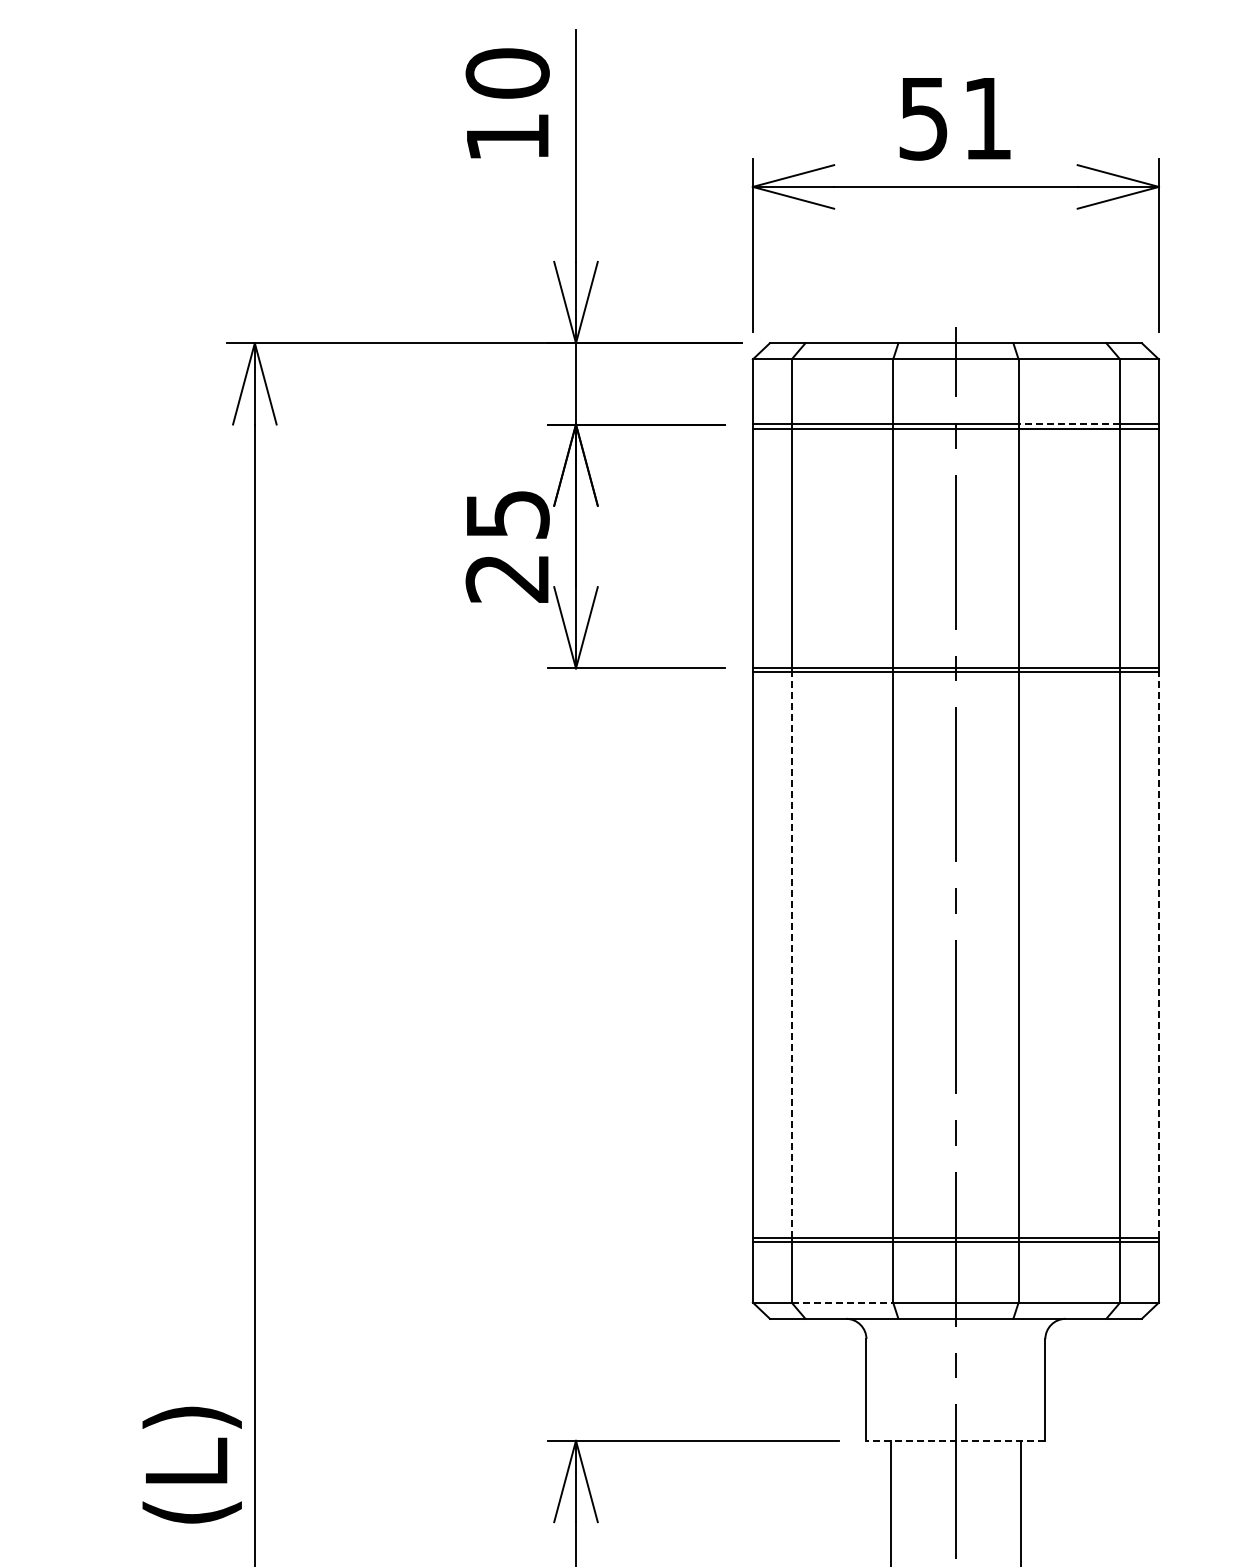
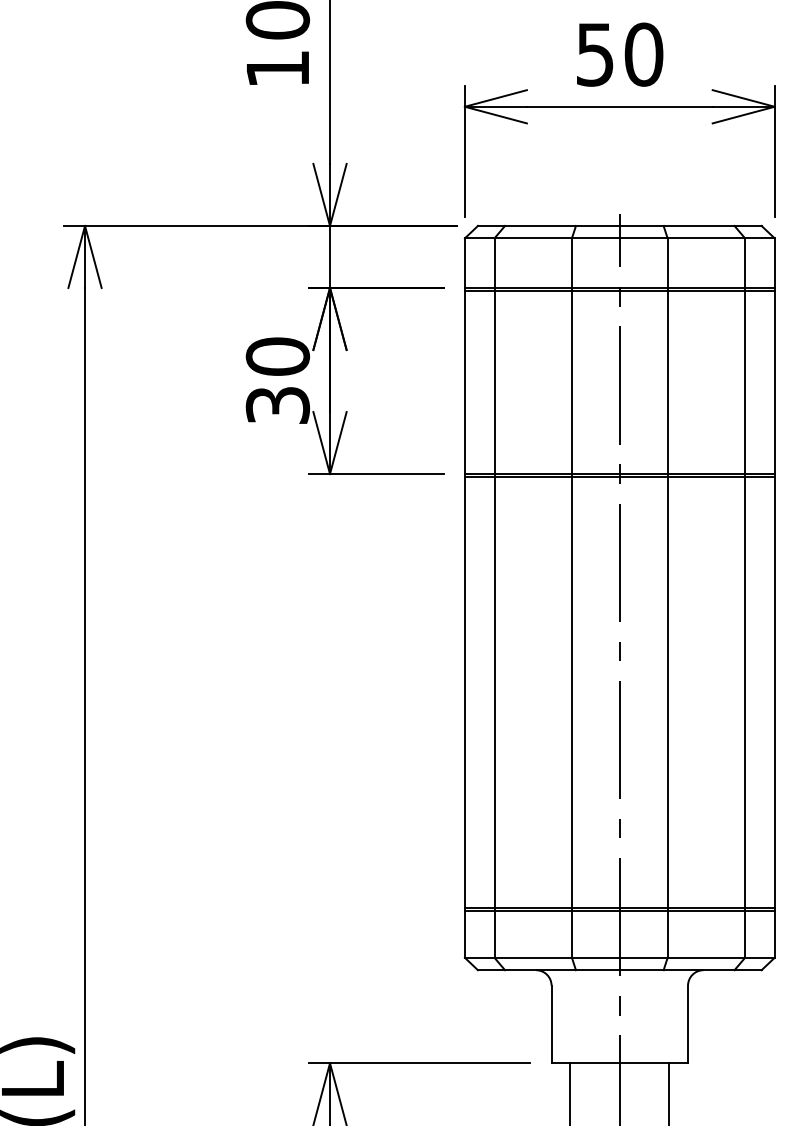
text: (987, 118) -> (643, 54), 51 -> 50
line: (1069, 424) -> (706, 287), dashed -> solid
text: (507, 545) -> (277, 380), 25 -> 30
line: (791, 955) -> (494, 693), dashed -> solid
line: (1158, 955) -> (774, 693), dashed -> solid
line: (842, 1302) -> (533, 957), dashed -> solid
line: (955, 1440) -> (619, 1063), dashed -> solid

